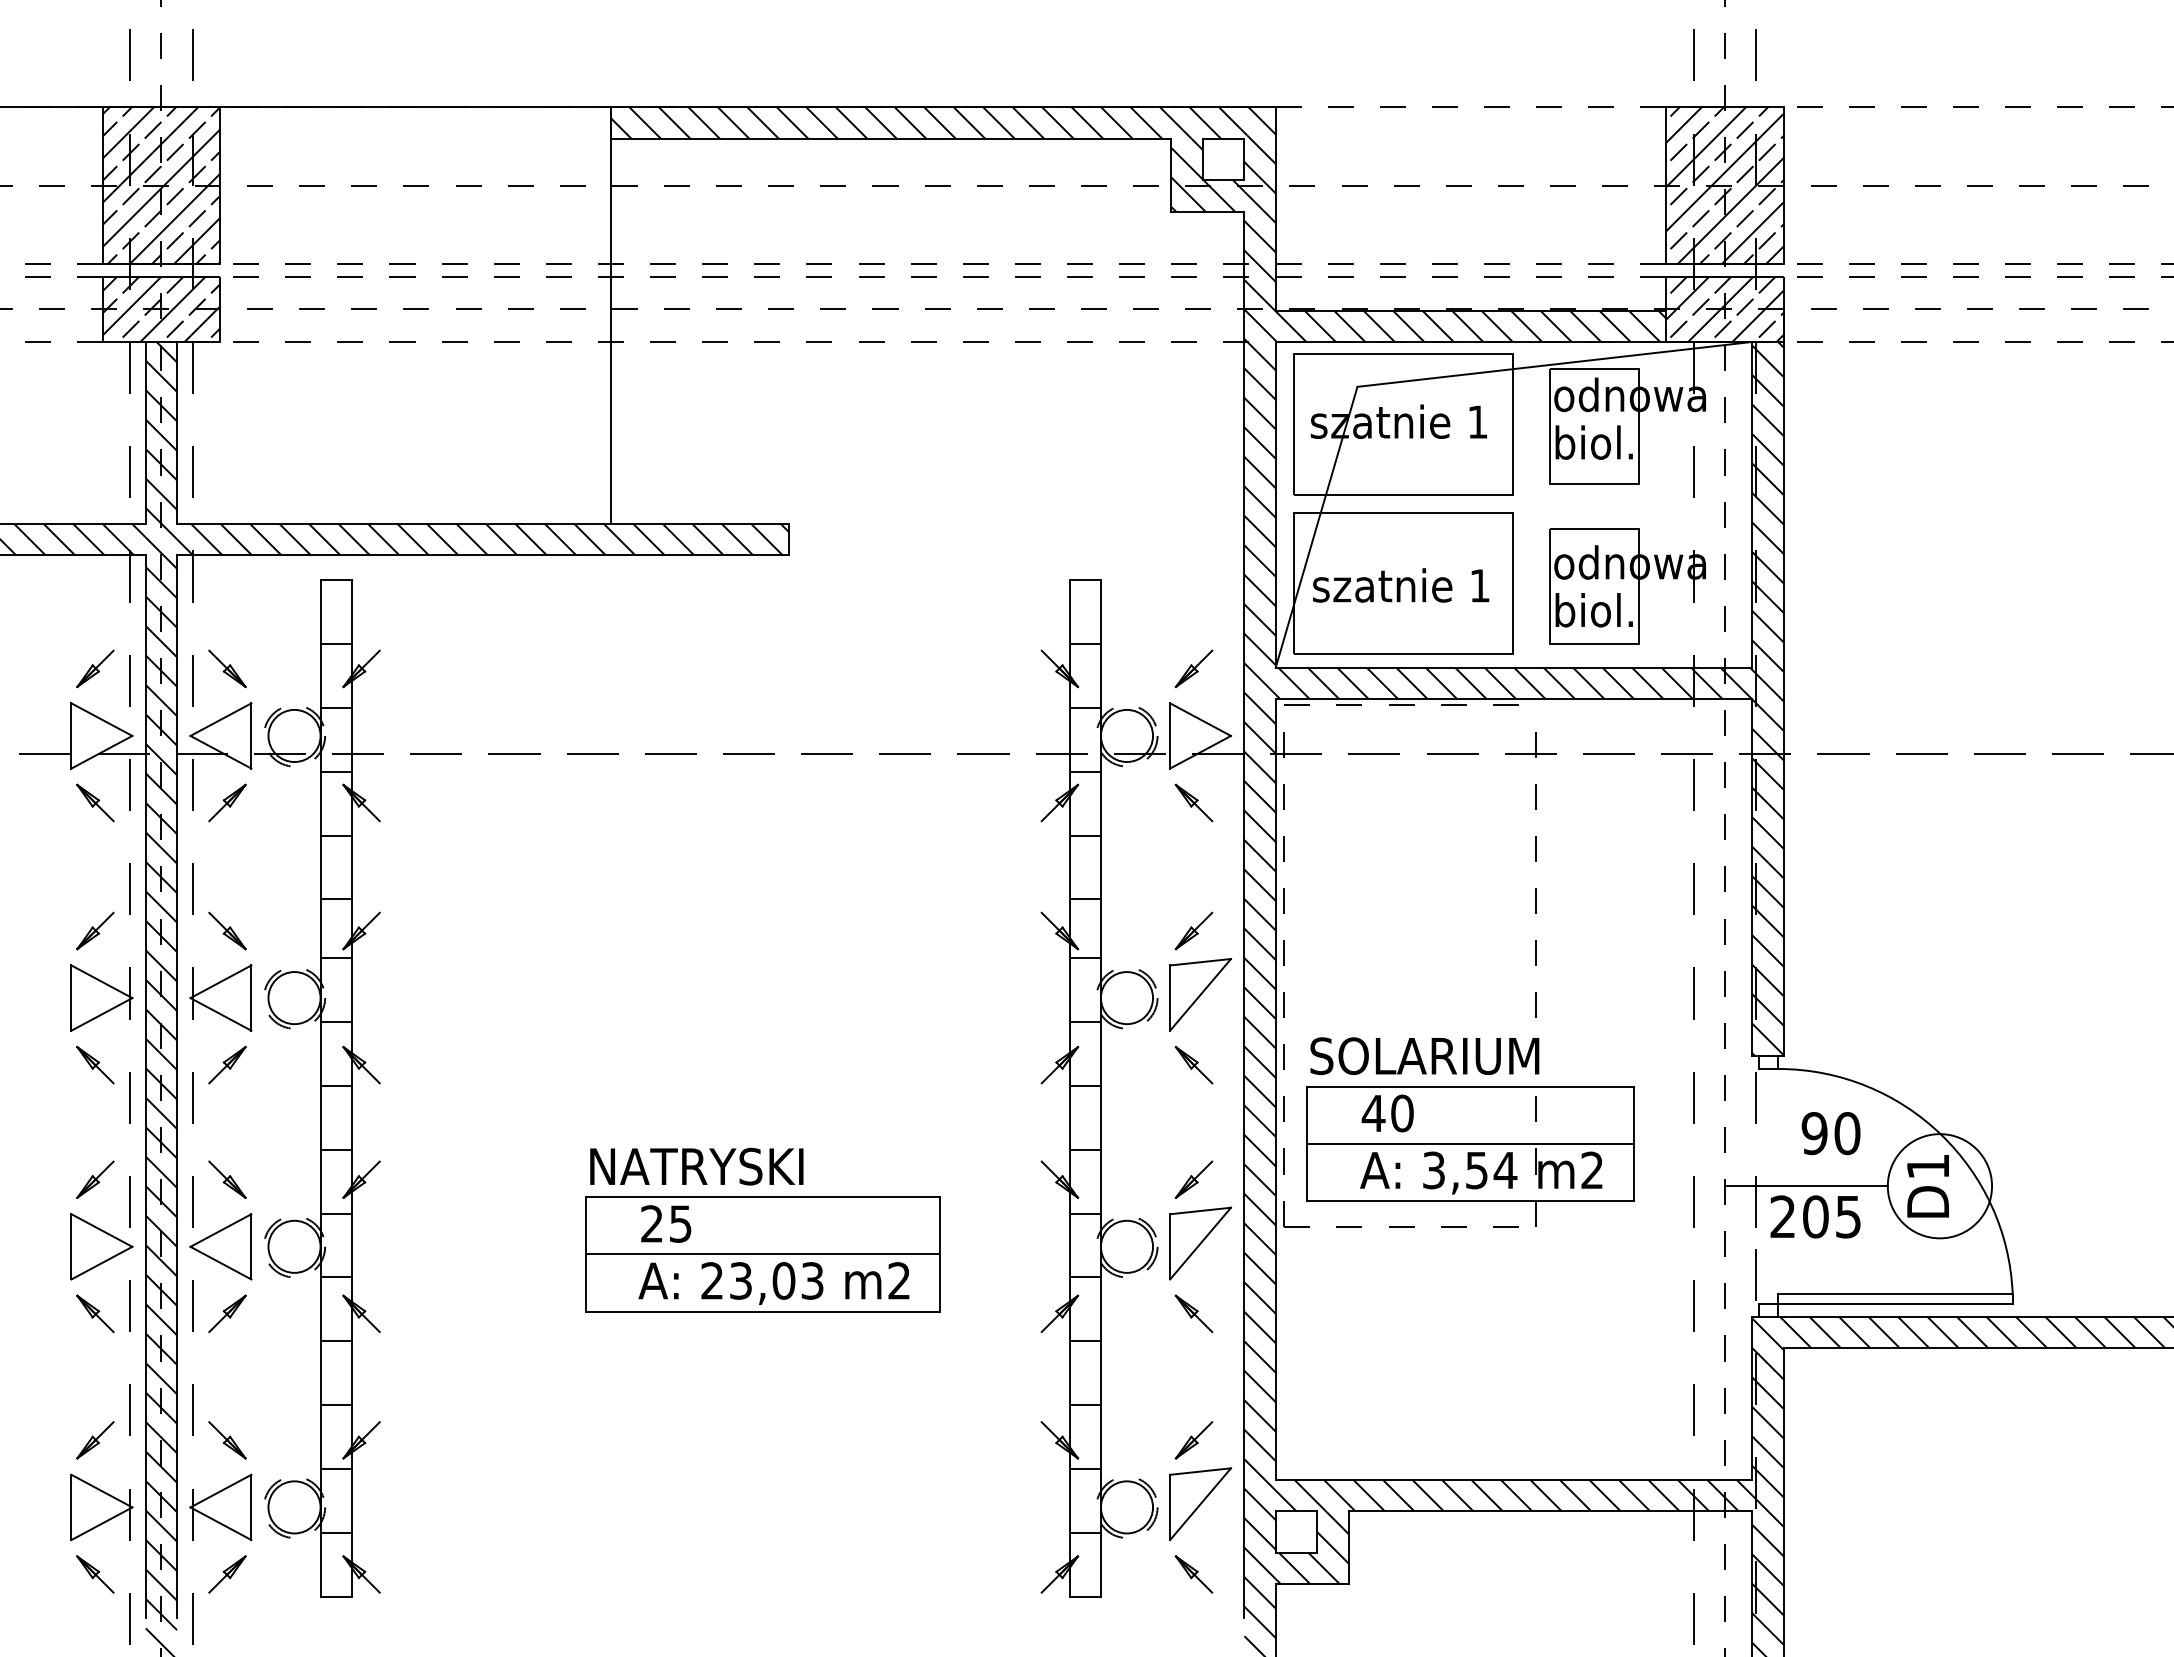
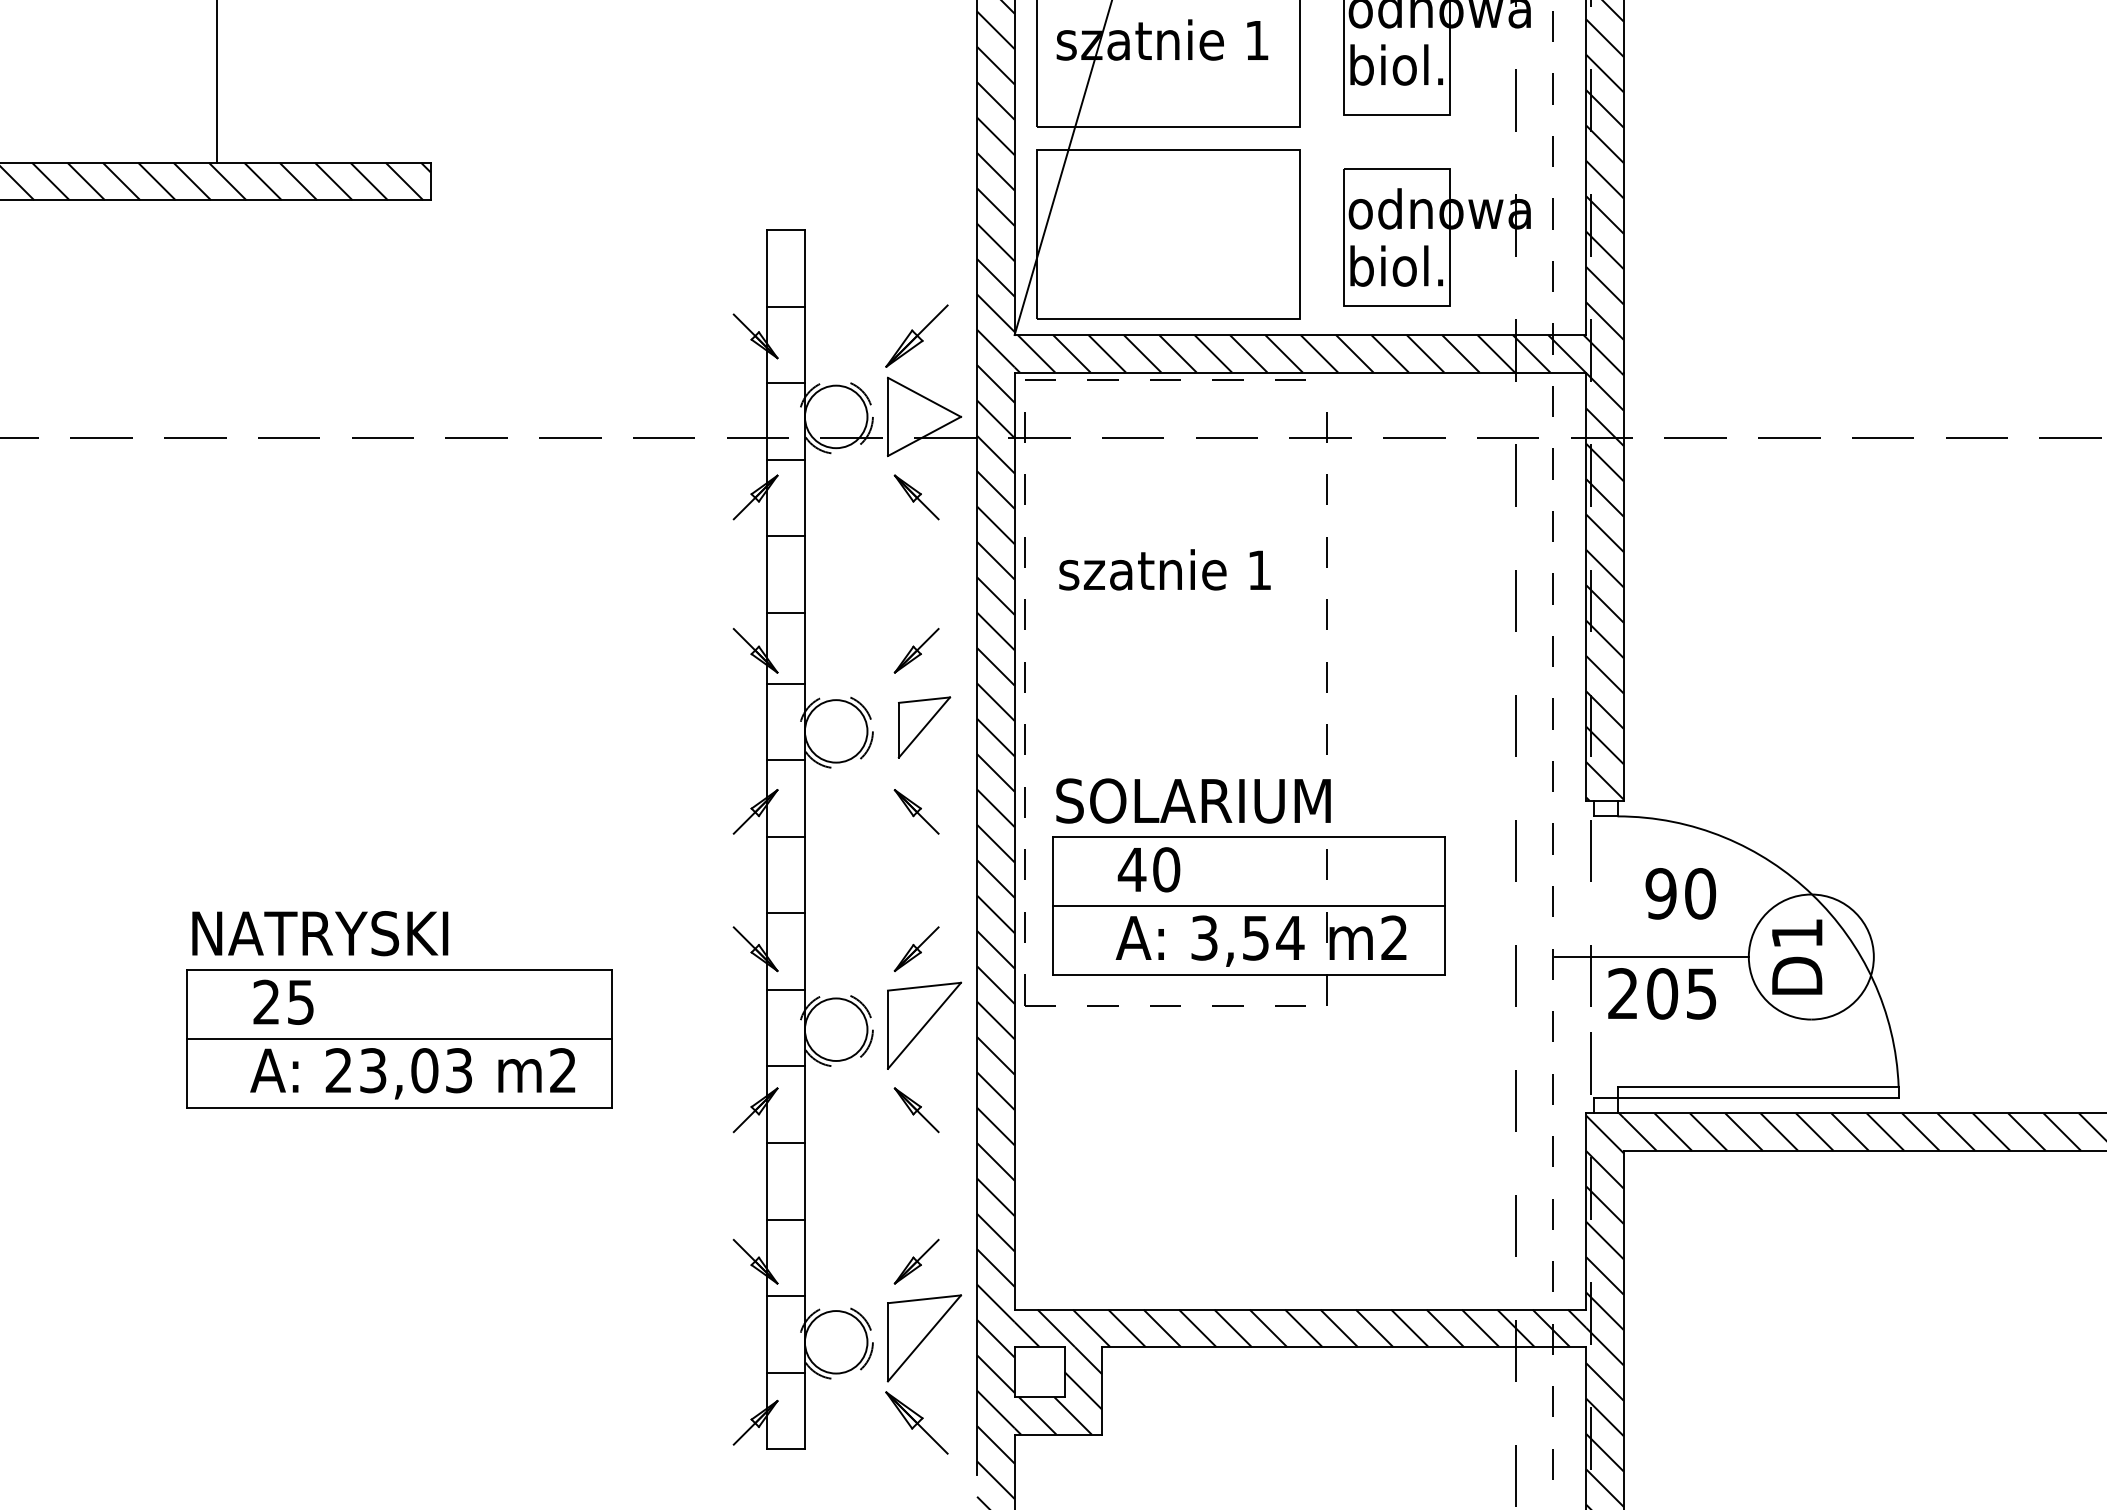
text: (1401, 585) -> (1165, 569), moved
part: (1193, 668) -> (916, 336), size x1.4
part: (1200, 994) -> (924, 727), size x0.7
part: (1193, 1574) -> (916, 1422), size x1.4

